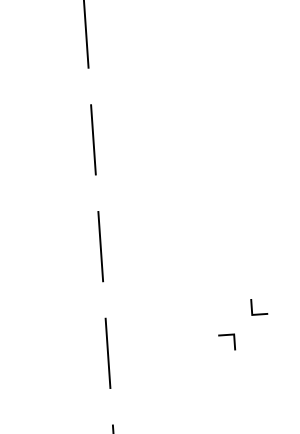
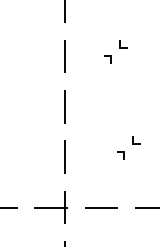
part: (201, 121) -> (115, 51), added

